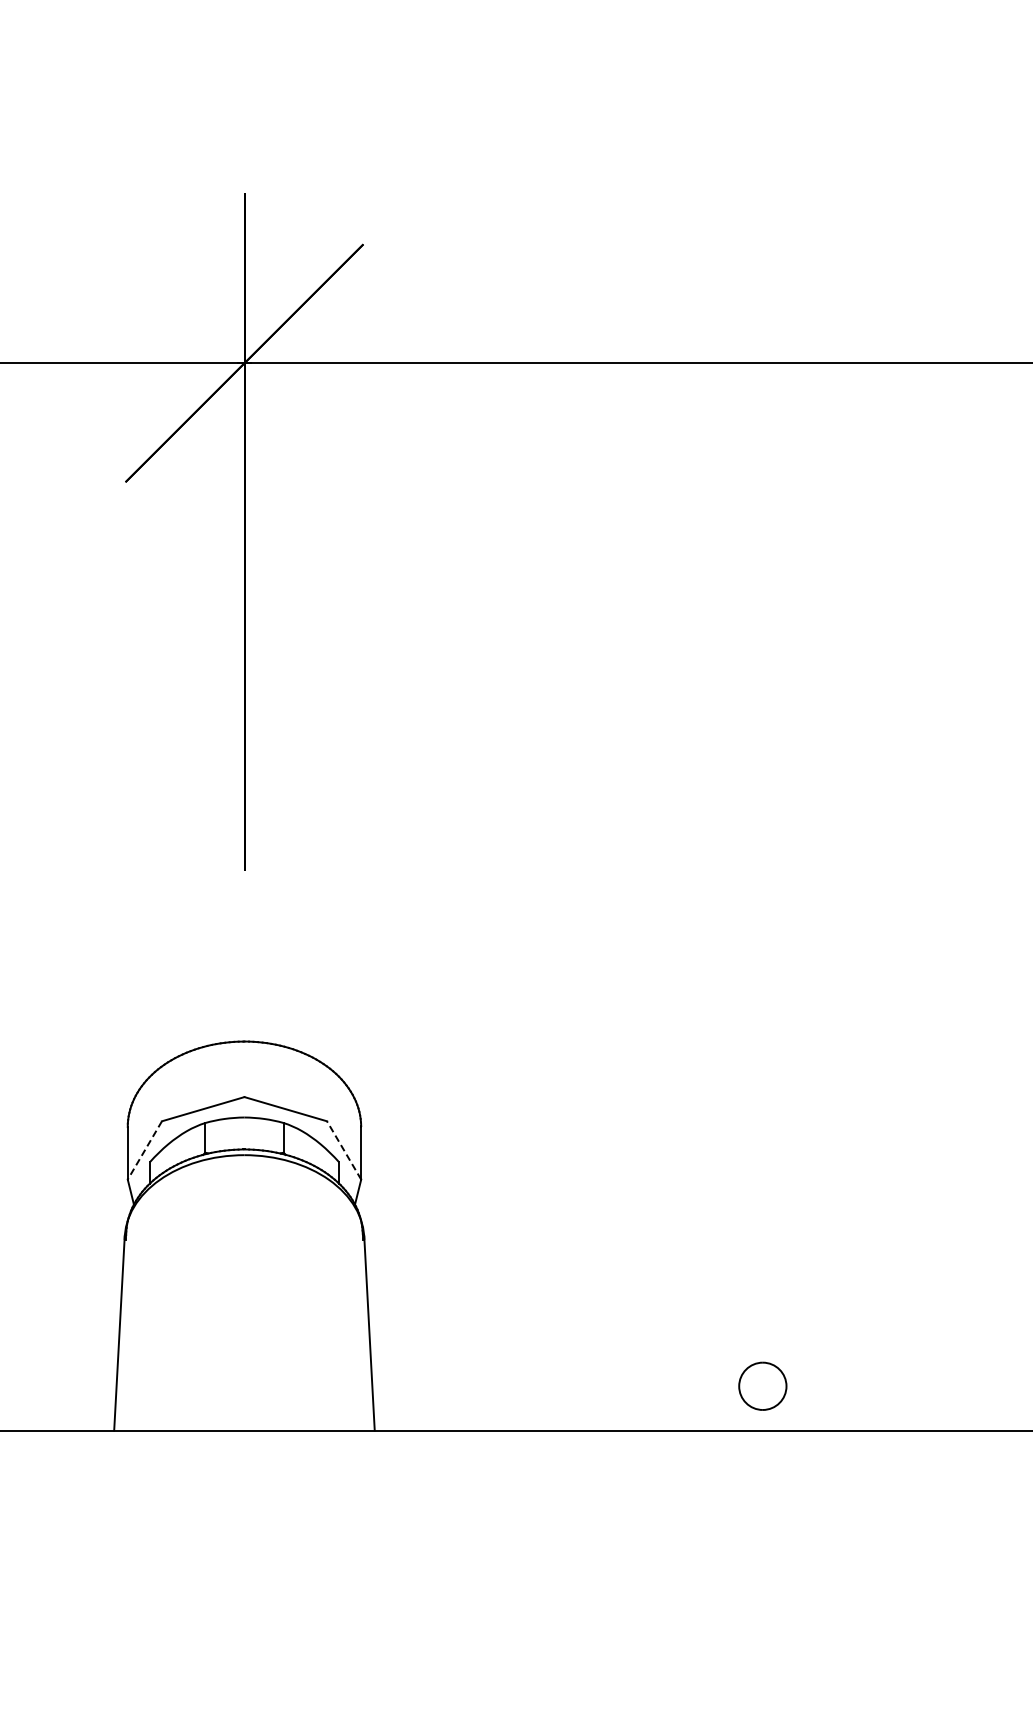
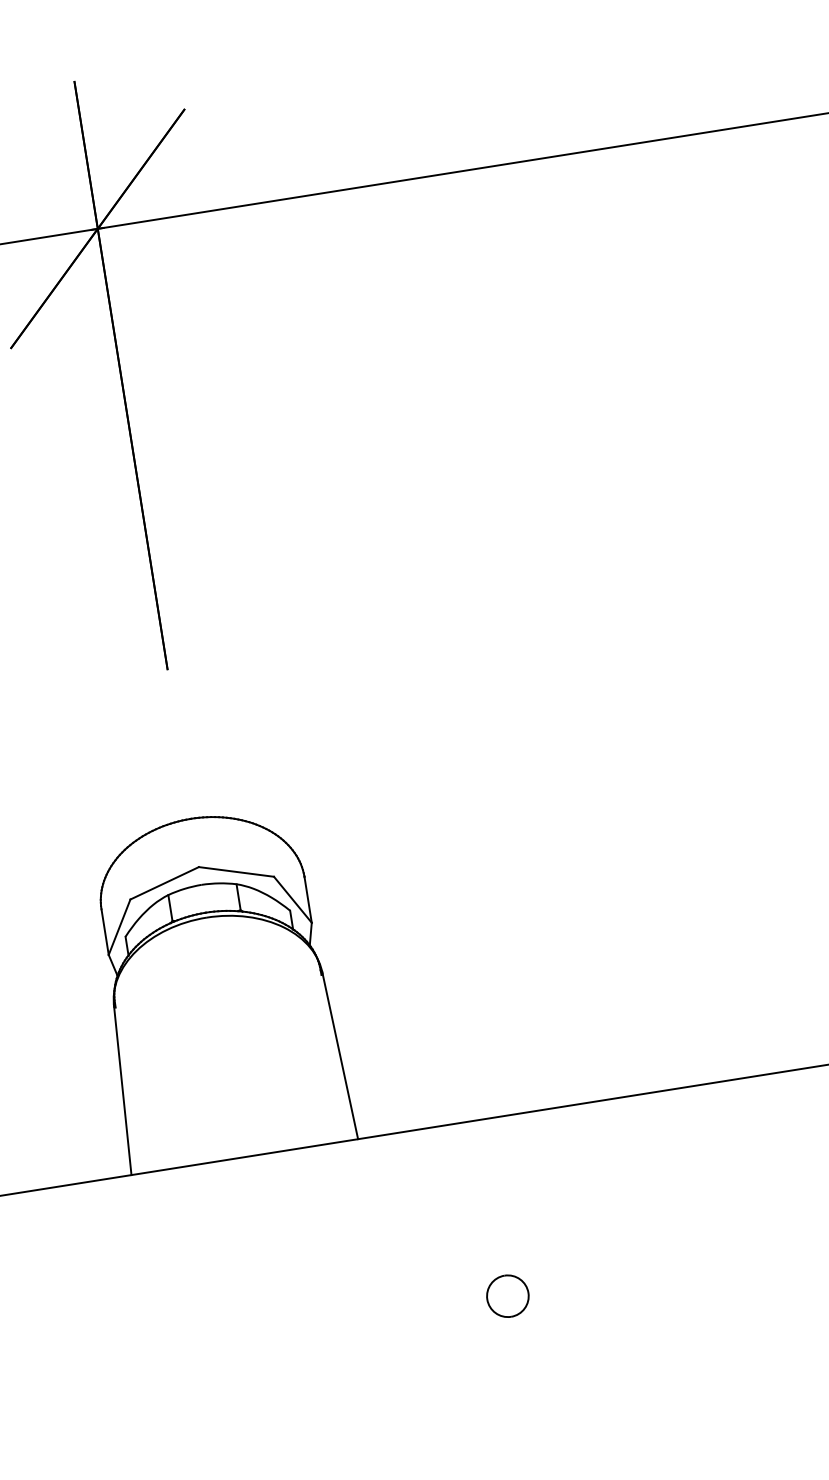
line: (144, 1150) -> (119, 927), dashed -> solid
line: (344, 1150) -> (293, 899), dashed -> solid
part: (762, 1385) -> (507, 1295), moved

